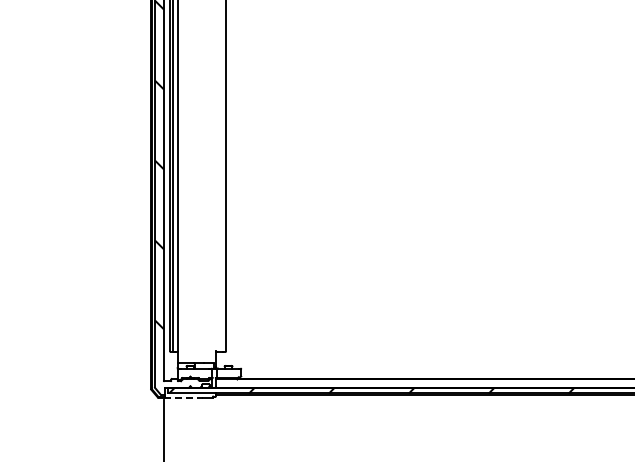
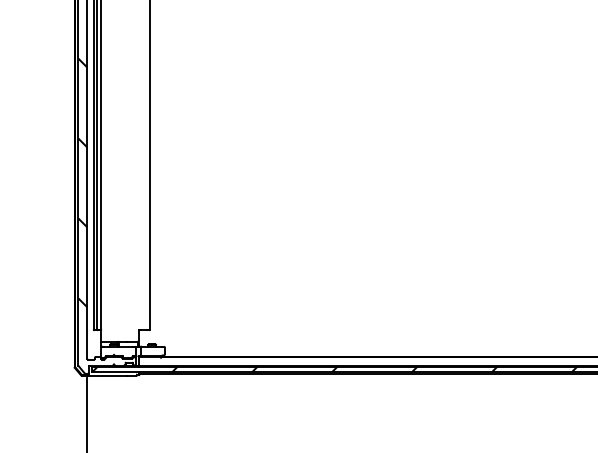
line: (184, 397) -> (108, 375), dashed -> solid

